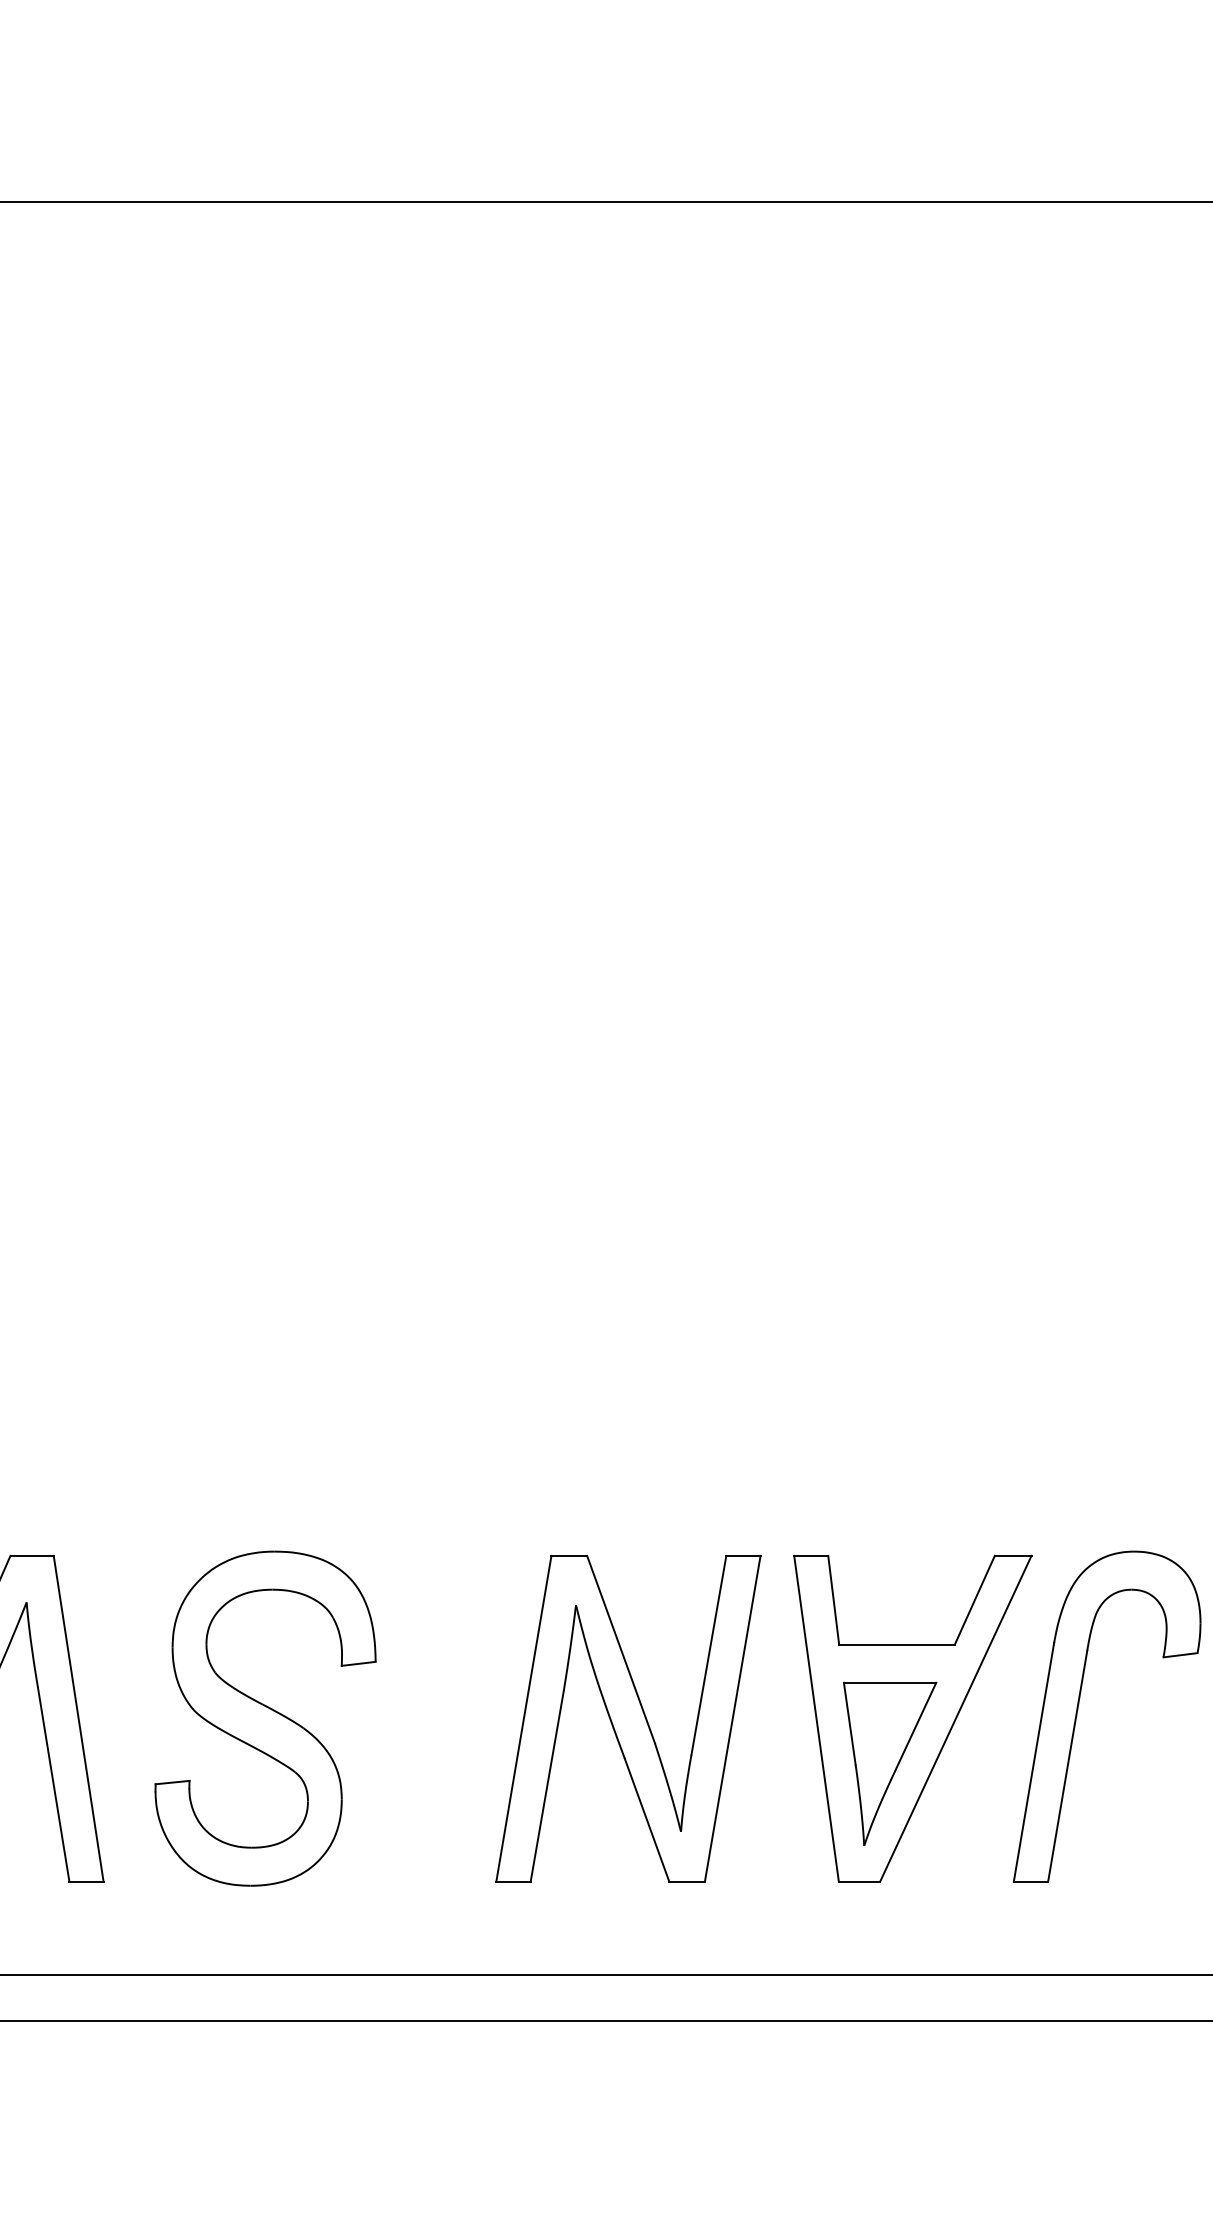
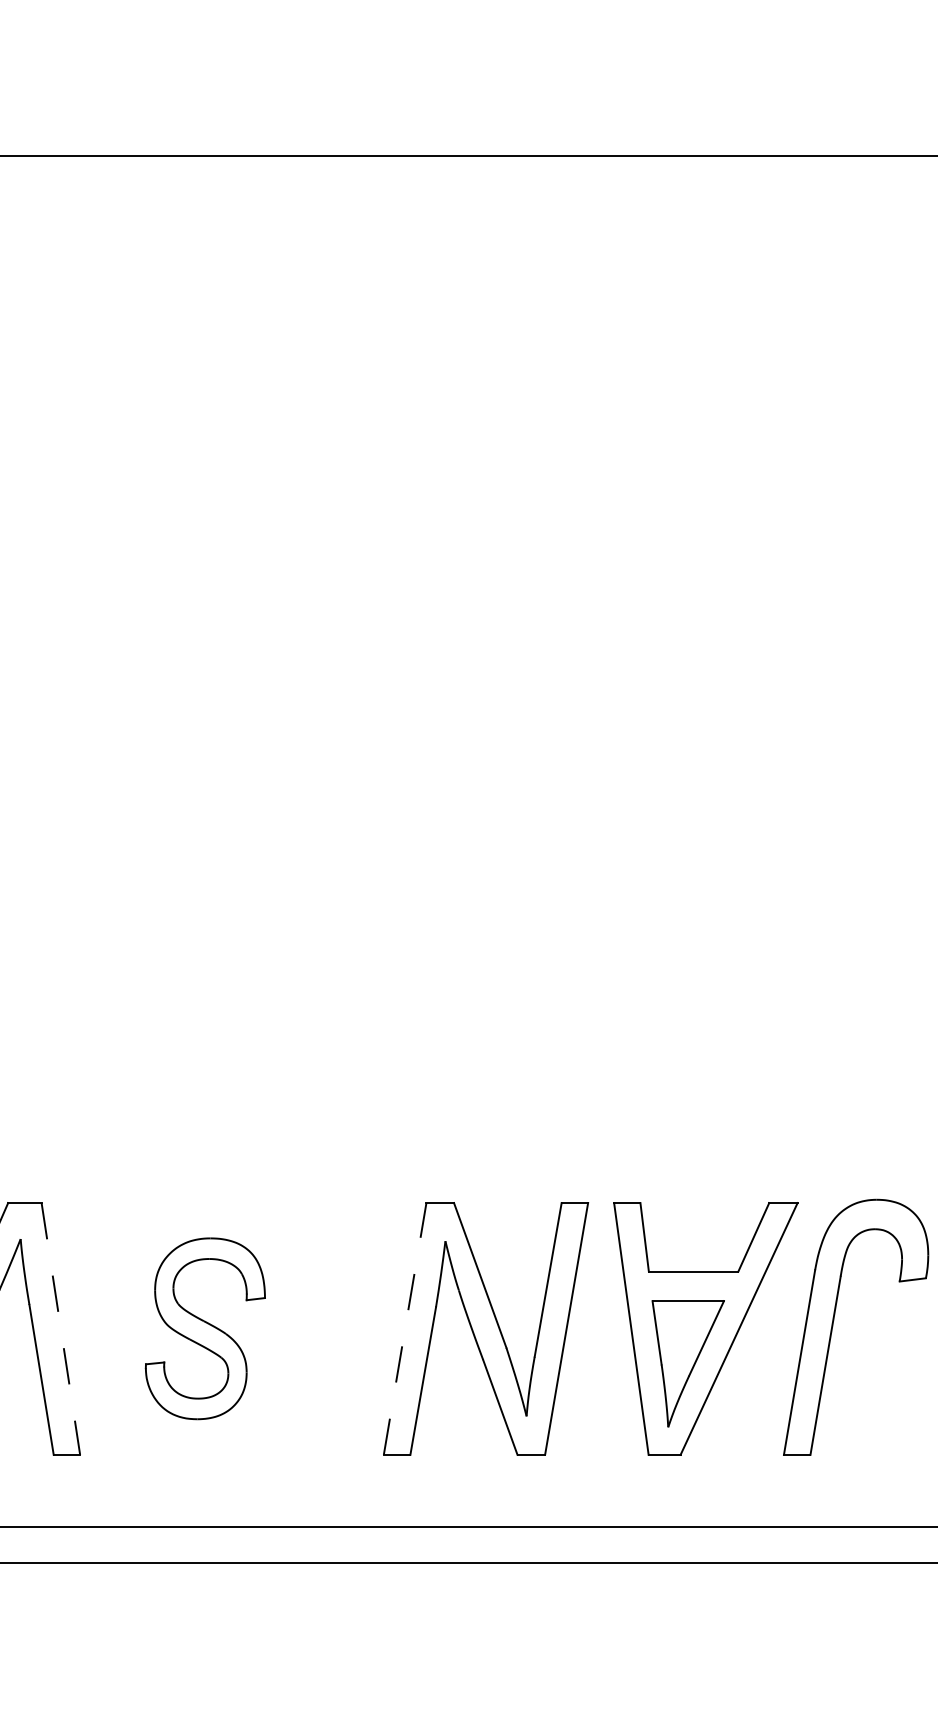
part: (265, 1718) -> (205, 1328), size x0.7
line: (524, 1718) -> (405, 1328), solid -> dashed
line: (78, 1719) -> (60, 1329), solid -> dashed

